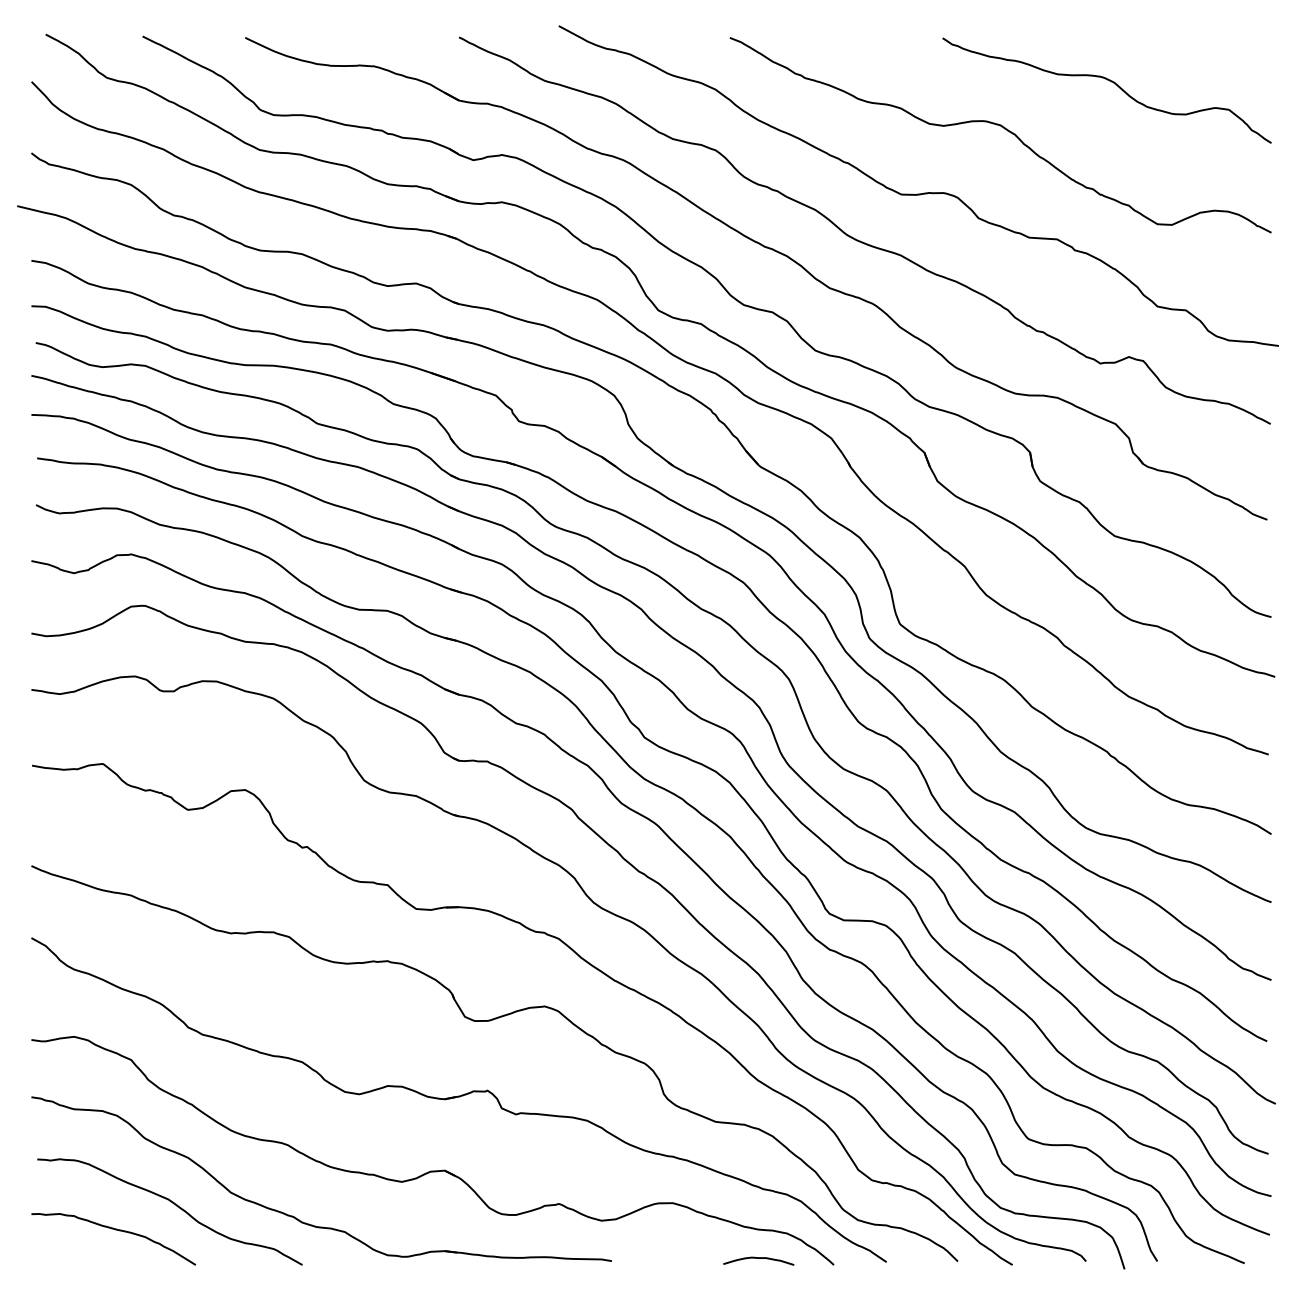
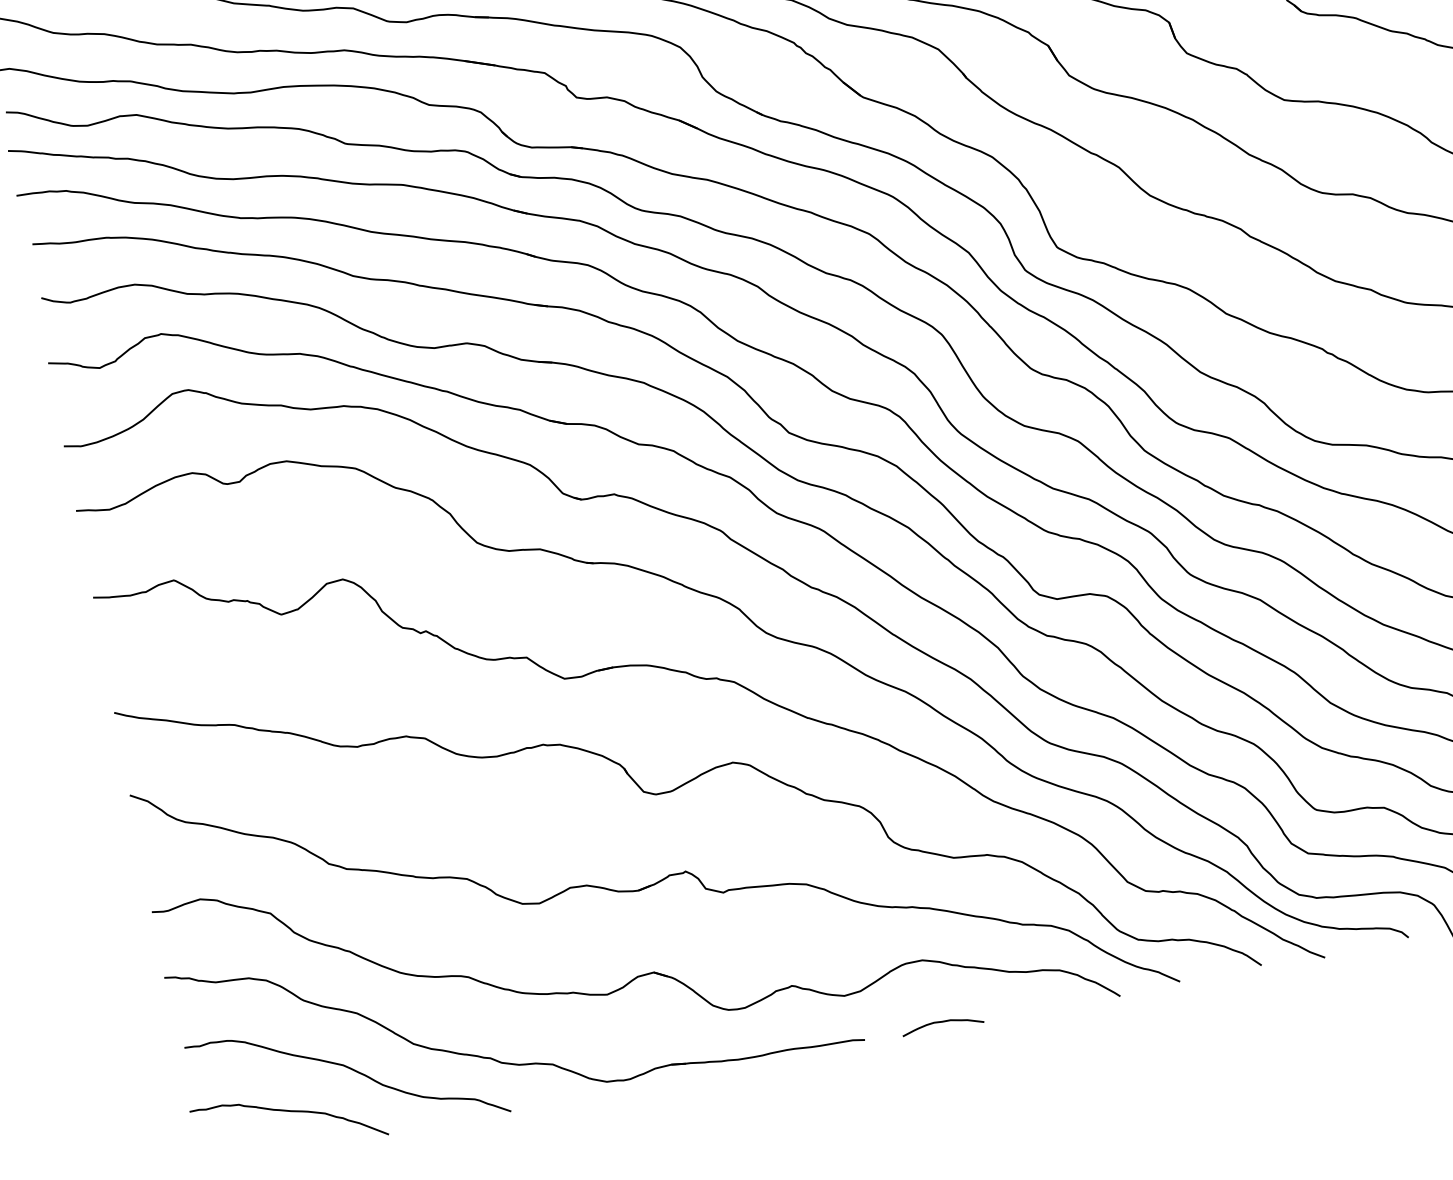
curve: (758, 1258) -> (941, 1022), moved

